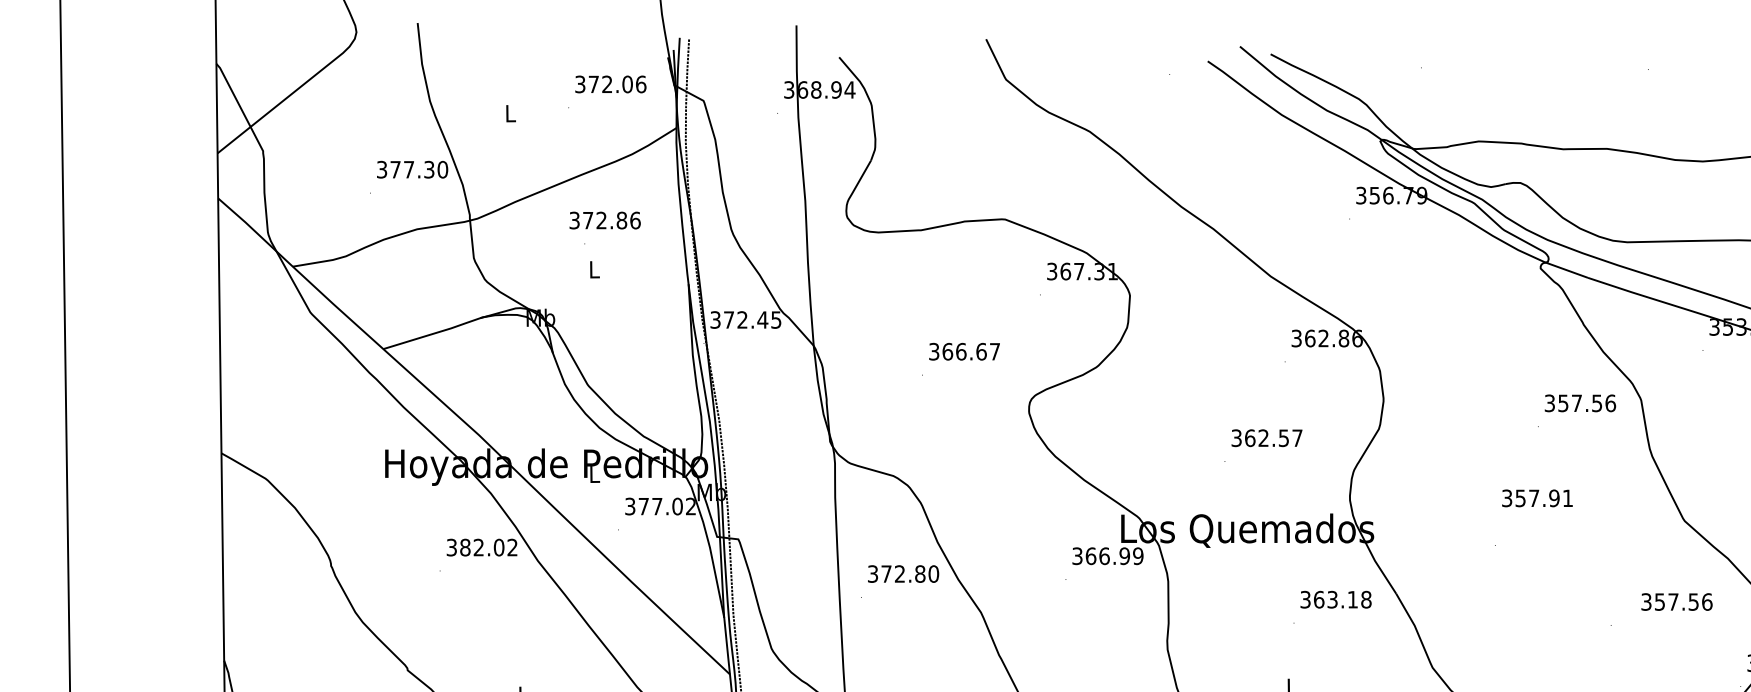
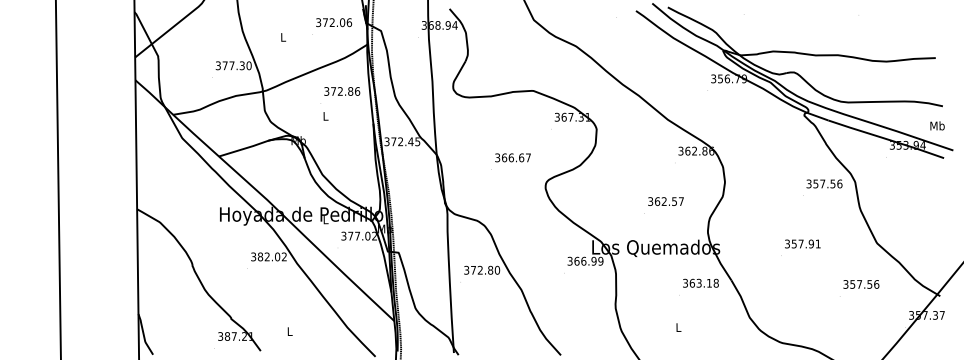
text: (605, 220) -> (342, 91), moved
text: (1536, 497) -> (802, 243), moved
text: (1677, 602) -> (861, 284), moved

